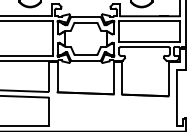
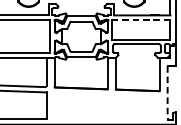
line: (149, 21) -> (141, 20), solid -> dashed
line: (176, 98) -> (167, 93), solid -> dashed

